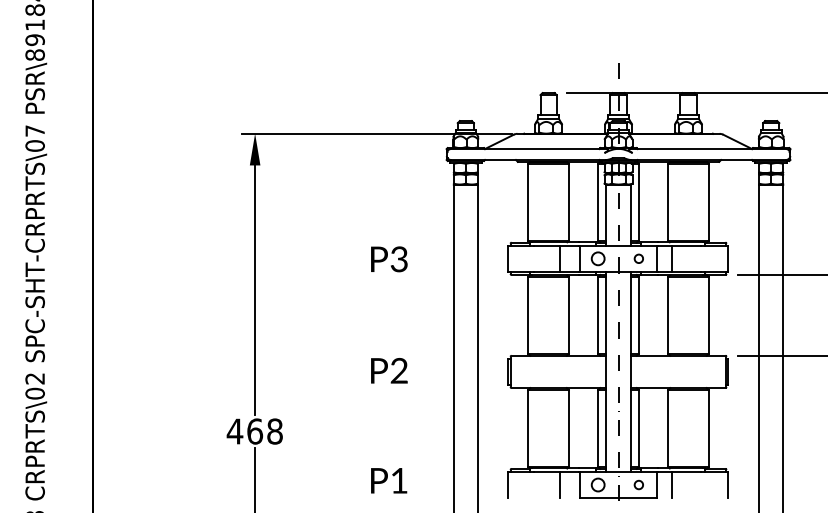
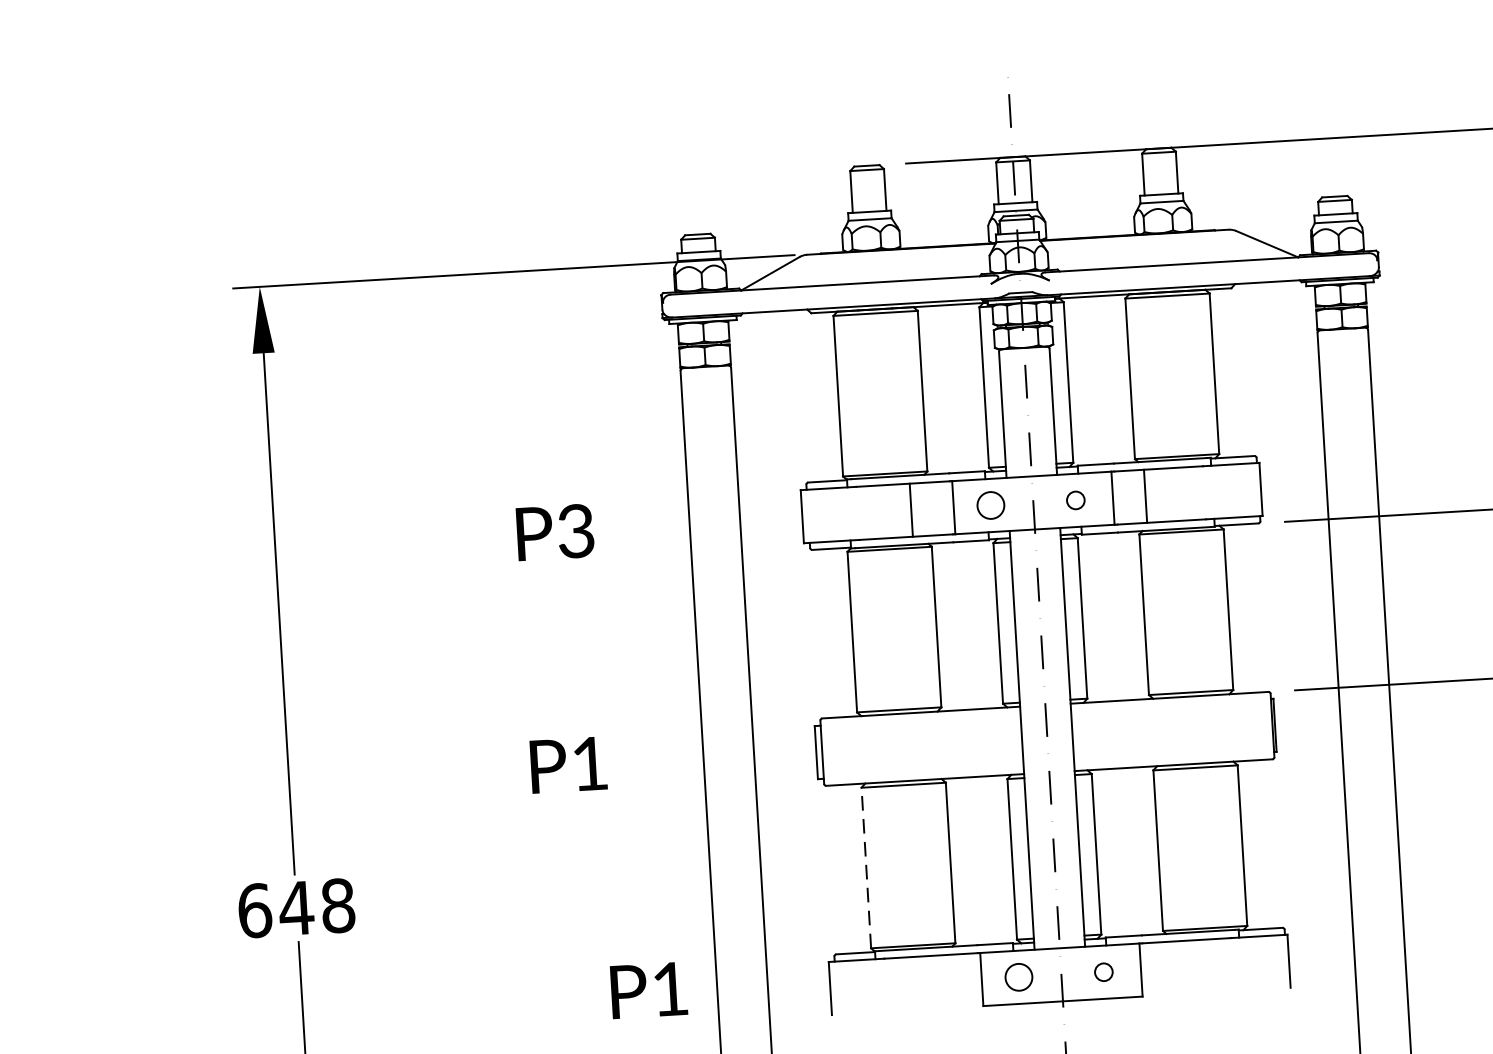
text: (398, 370) -> (588, 763), P2 -> P1
line: (528, 427) -> (866, 865), solid -> dashed
text: (244, 431) -> (274, 909), 468 -> 648
text: (389, 480) -> (649, 989), moved
line: (560, 484) -> (940, 980), removed
line: (672, 484) -> (1173, 967), removed

